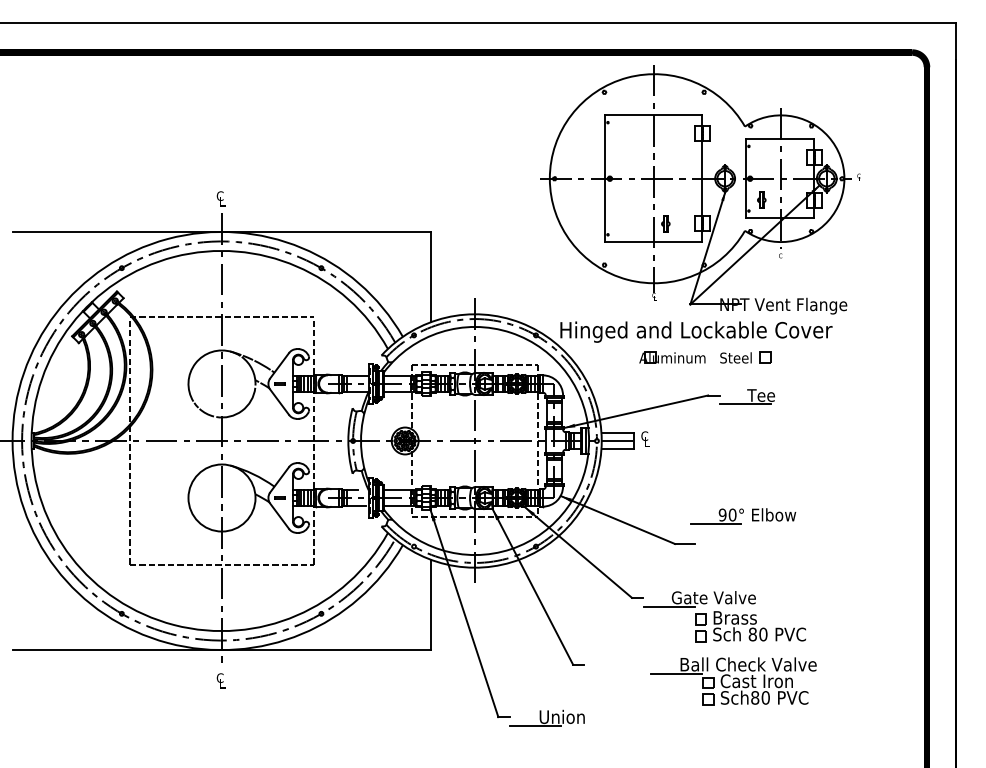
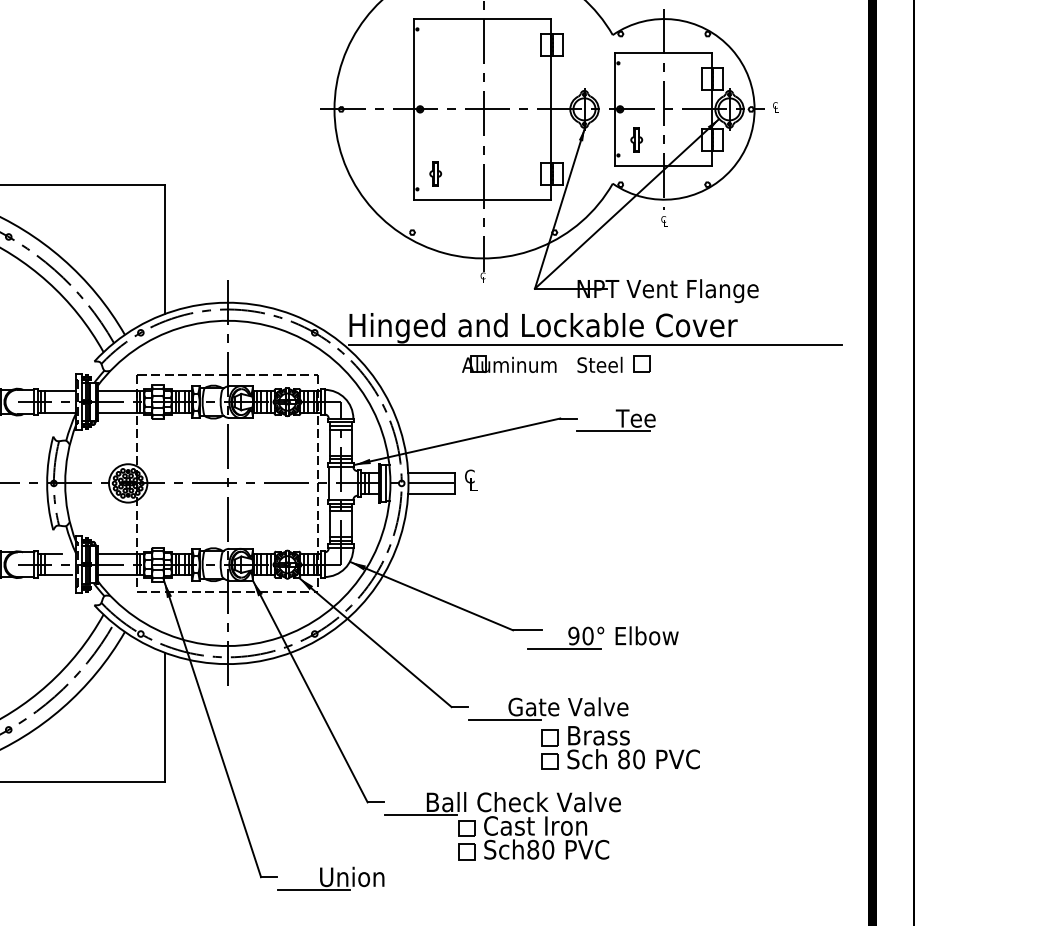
part: (665, 223) -> (435, 173), moved
line: (732, 343) -> (594, 344), added
part: (743, 516) -> (603, 638), moved
part: (733, 681) -> (502, 826), moved

